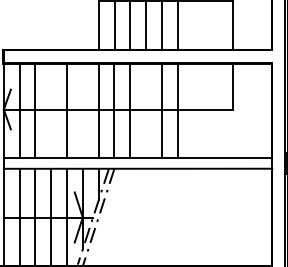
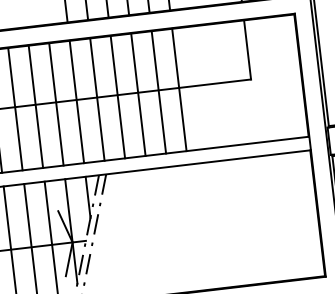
line: (51, 111) -> (15, 109), added
line: (82, 111) -> (56, 104), added
line: (146, 111) -> (139, 95), added

